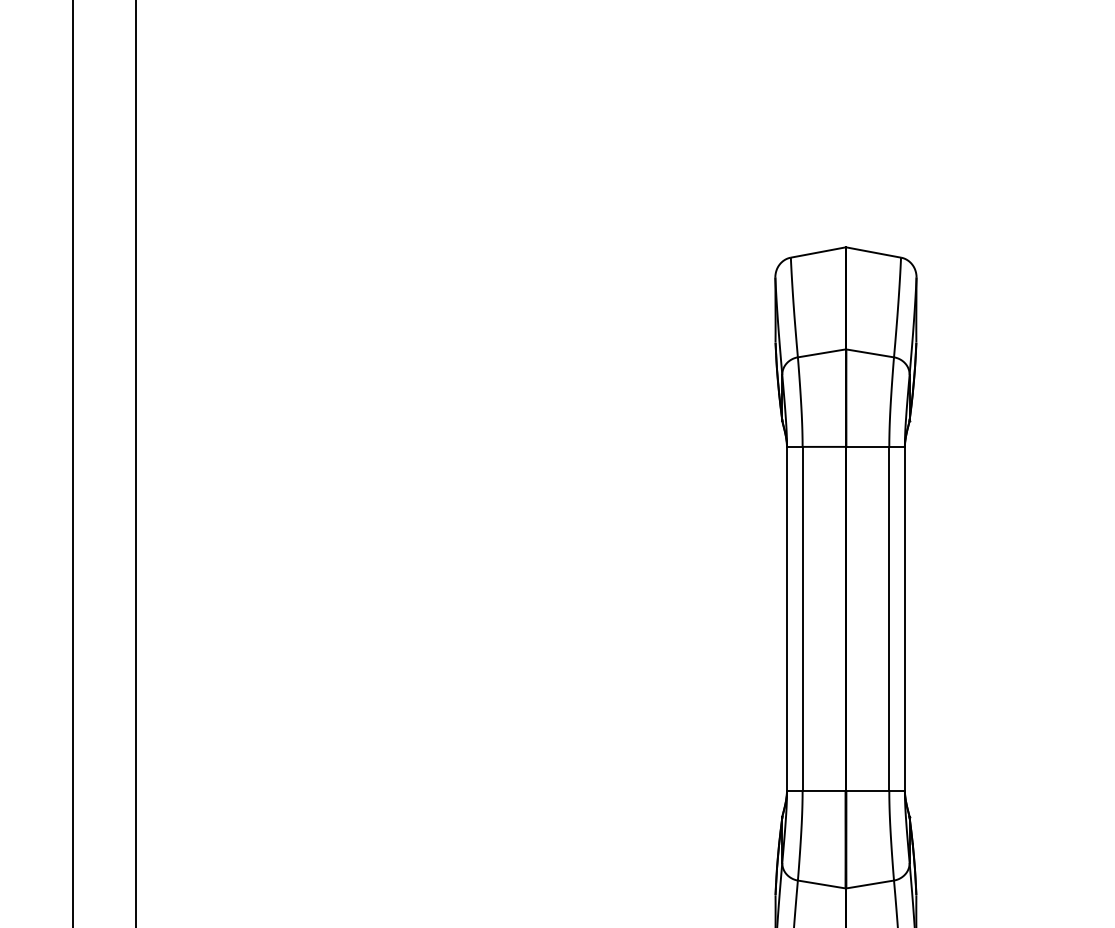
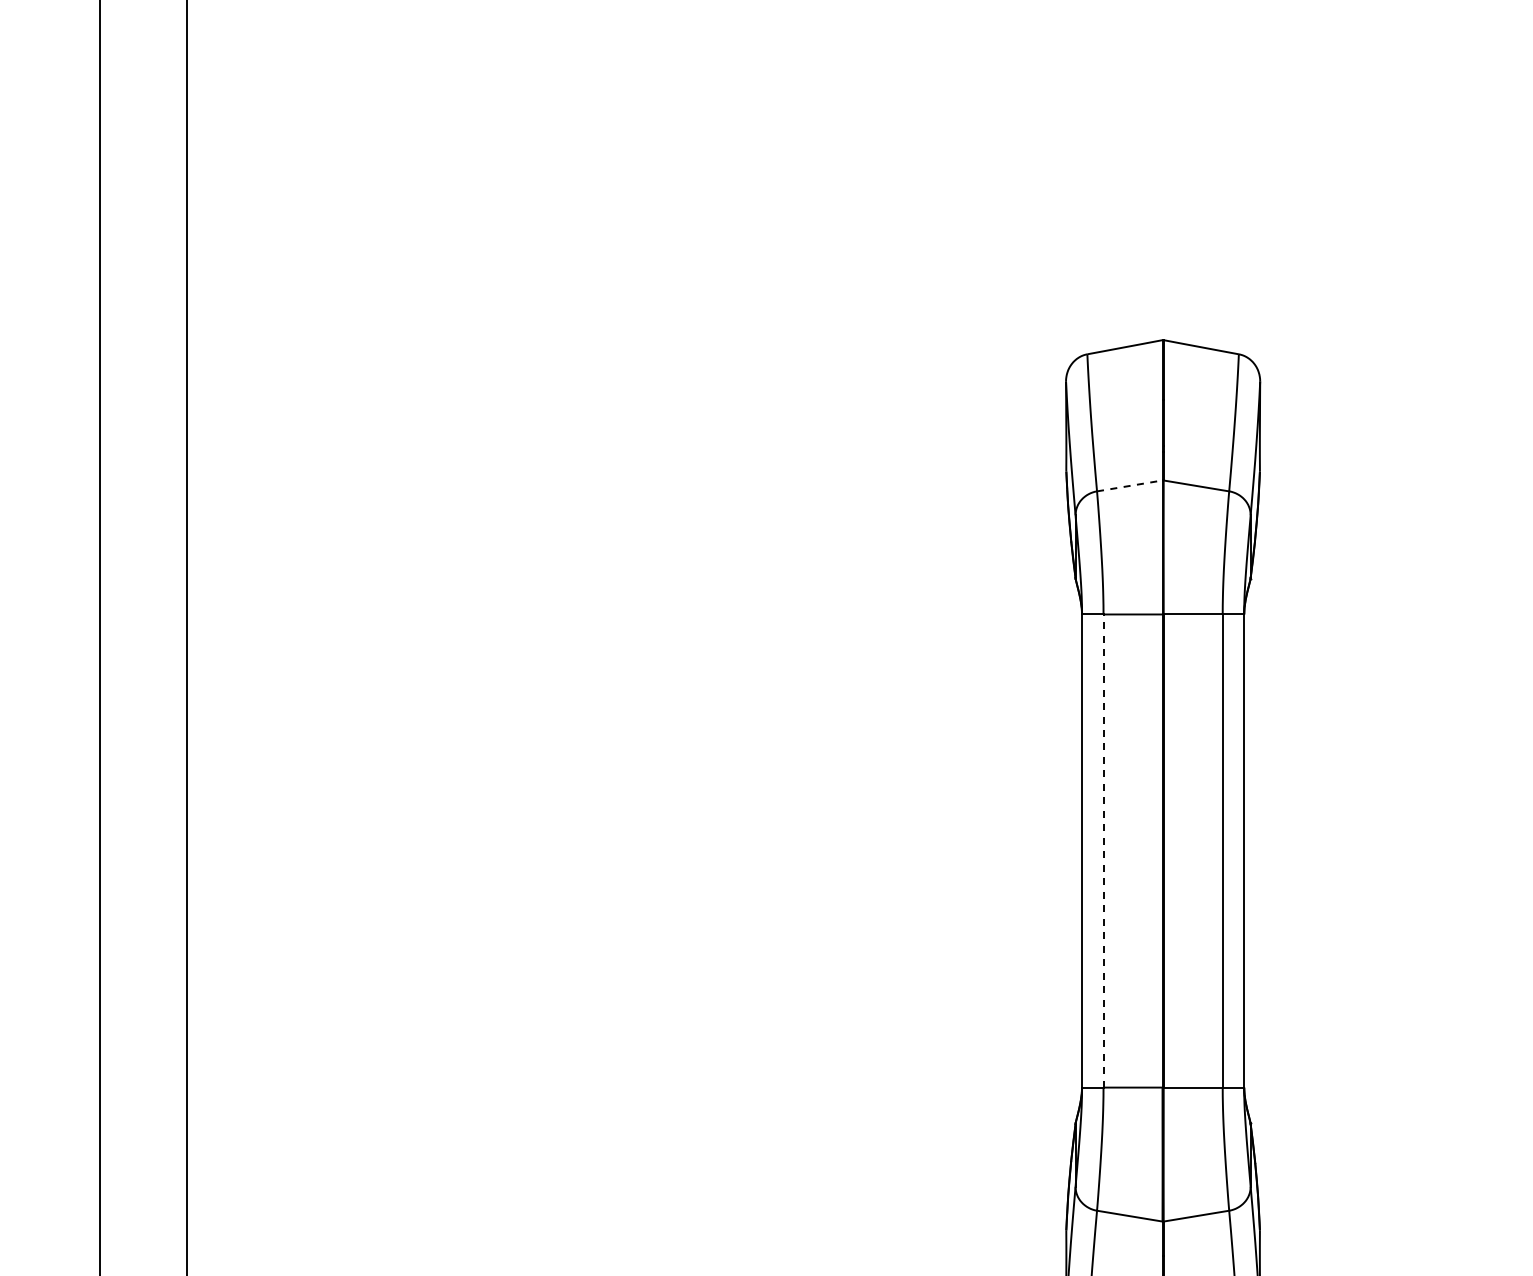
line: (822, 353) -> (1130, 485), solid -> dashed
line: (802, 619) -> (1103, 851), solid -> dashed

